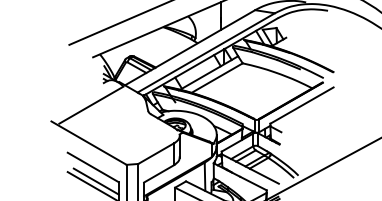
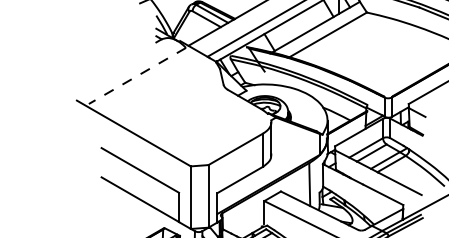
line: (90, 105) -> (136, 76), solid -> dashed
line: (95, 181) -> (143, 191), removed

